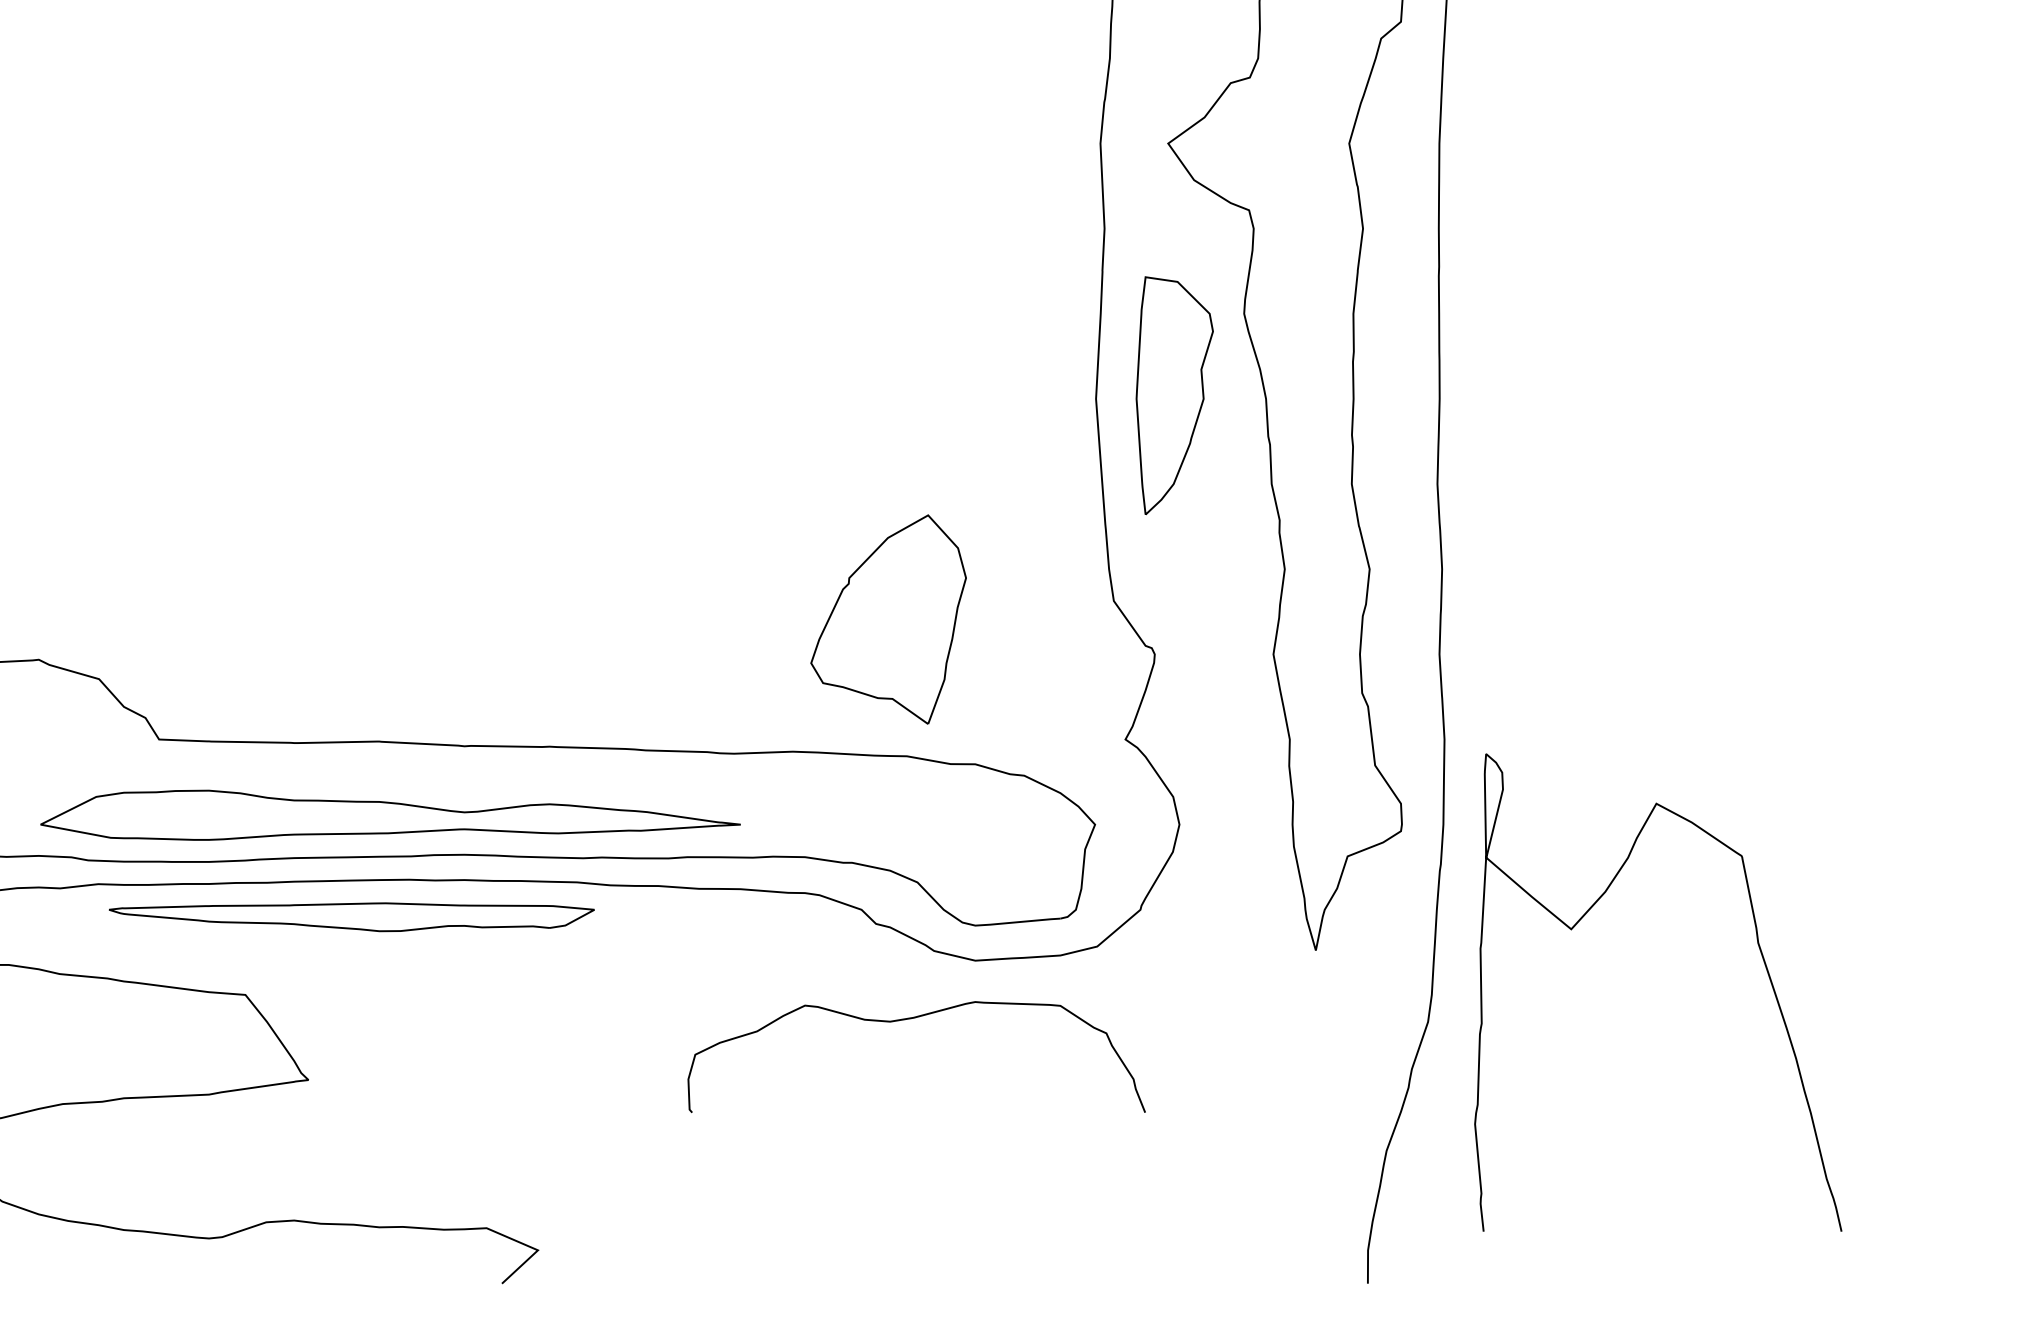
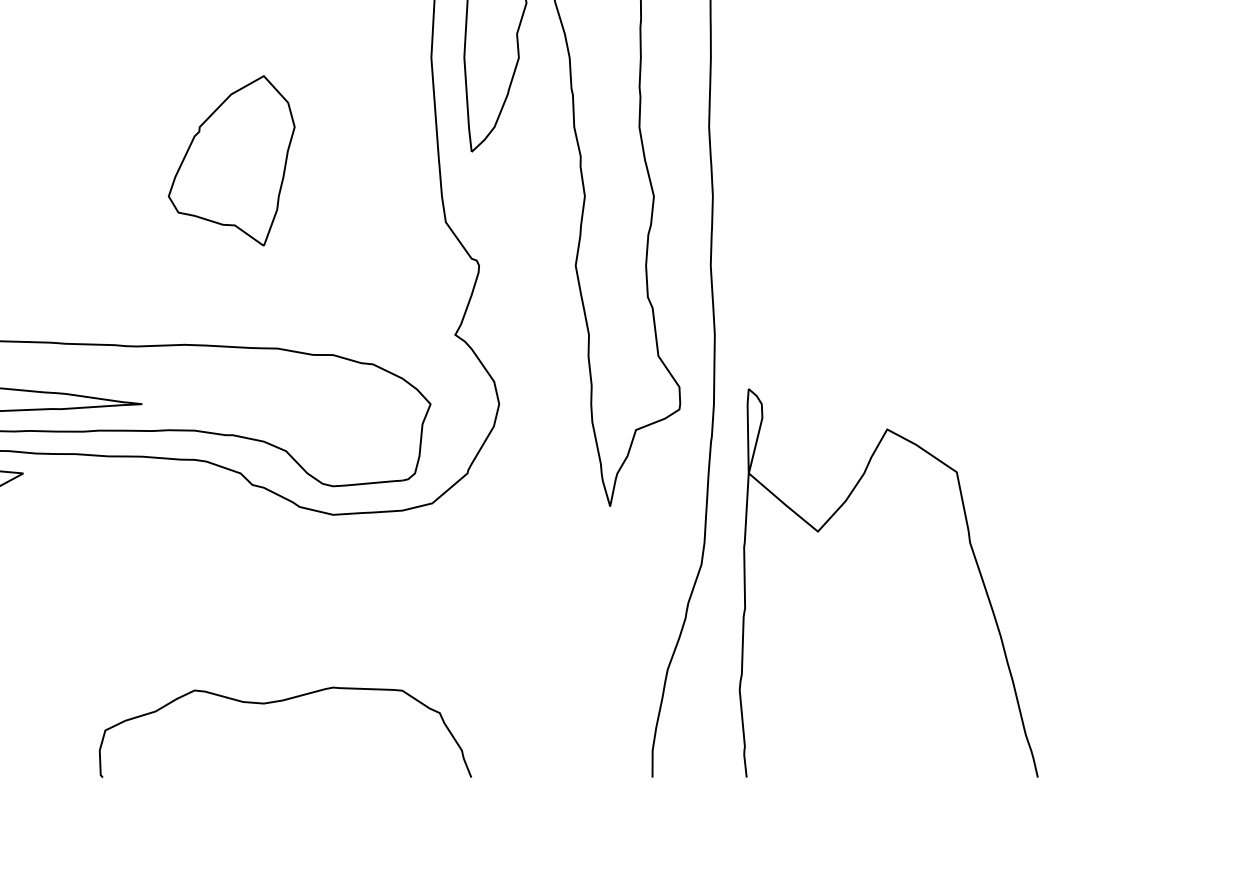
part: (888, 619) -> (231, 160), moved
curve: (1576, 925) -> (822, 528), moved
curve: (911, 1019) -> (281, 701), moved

